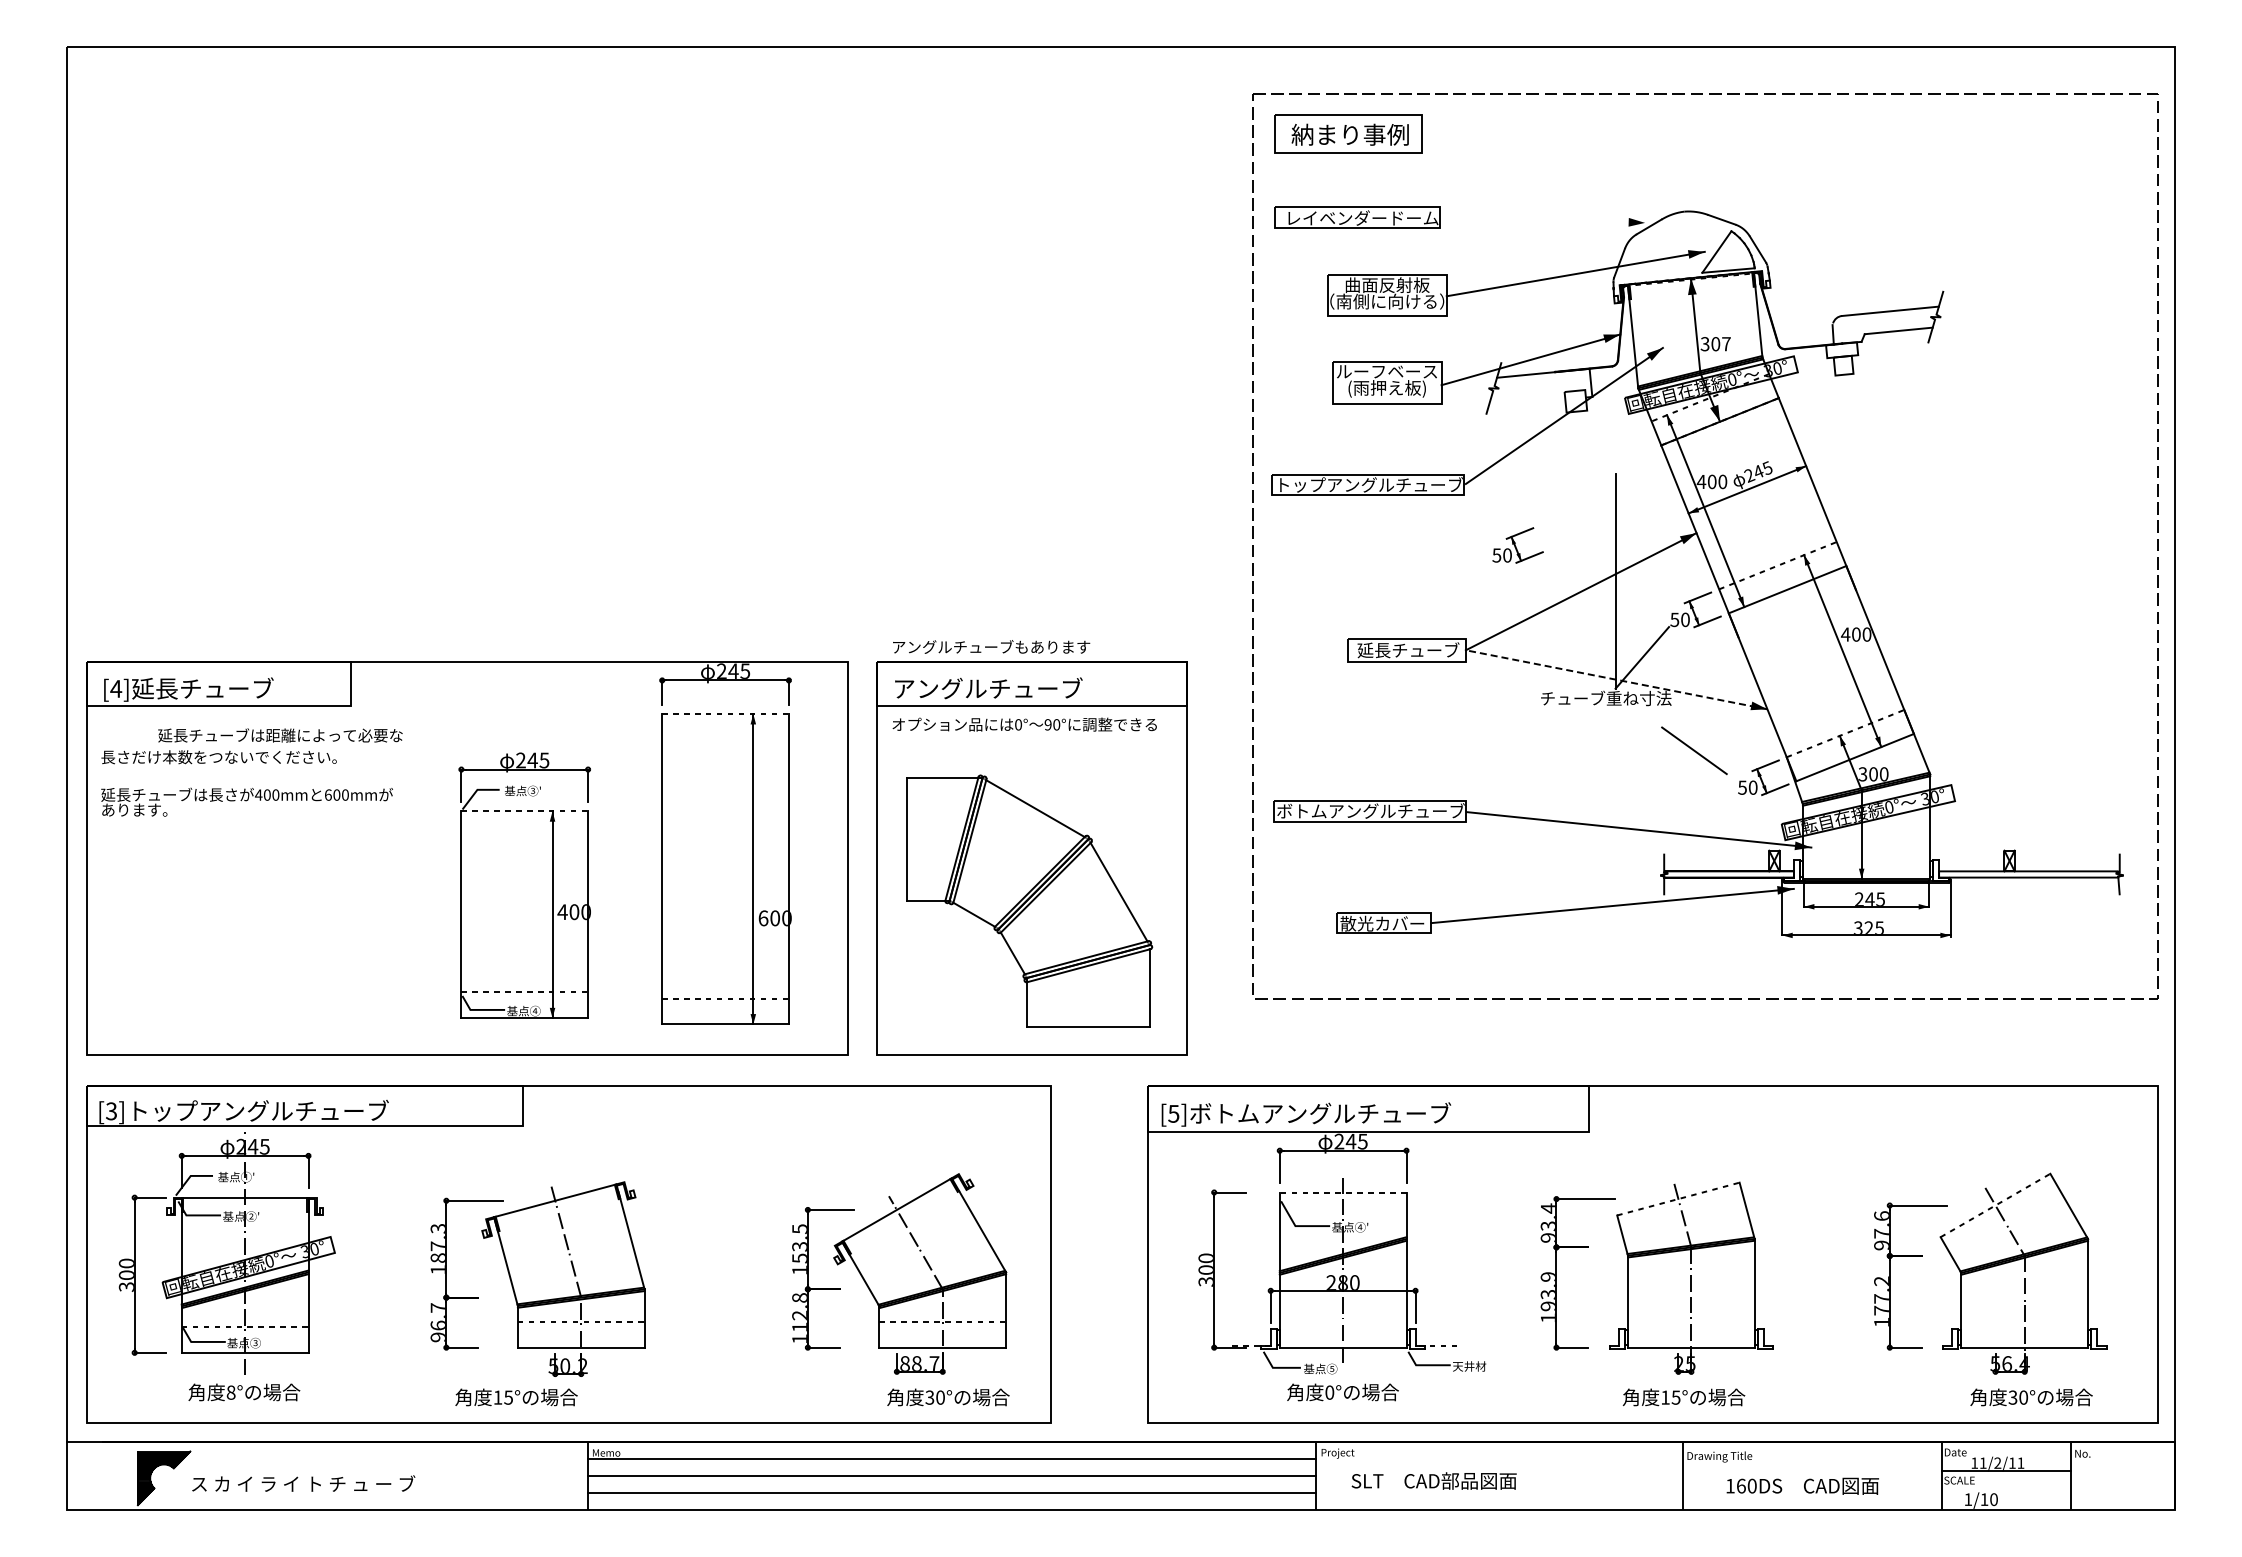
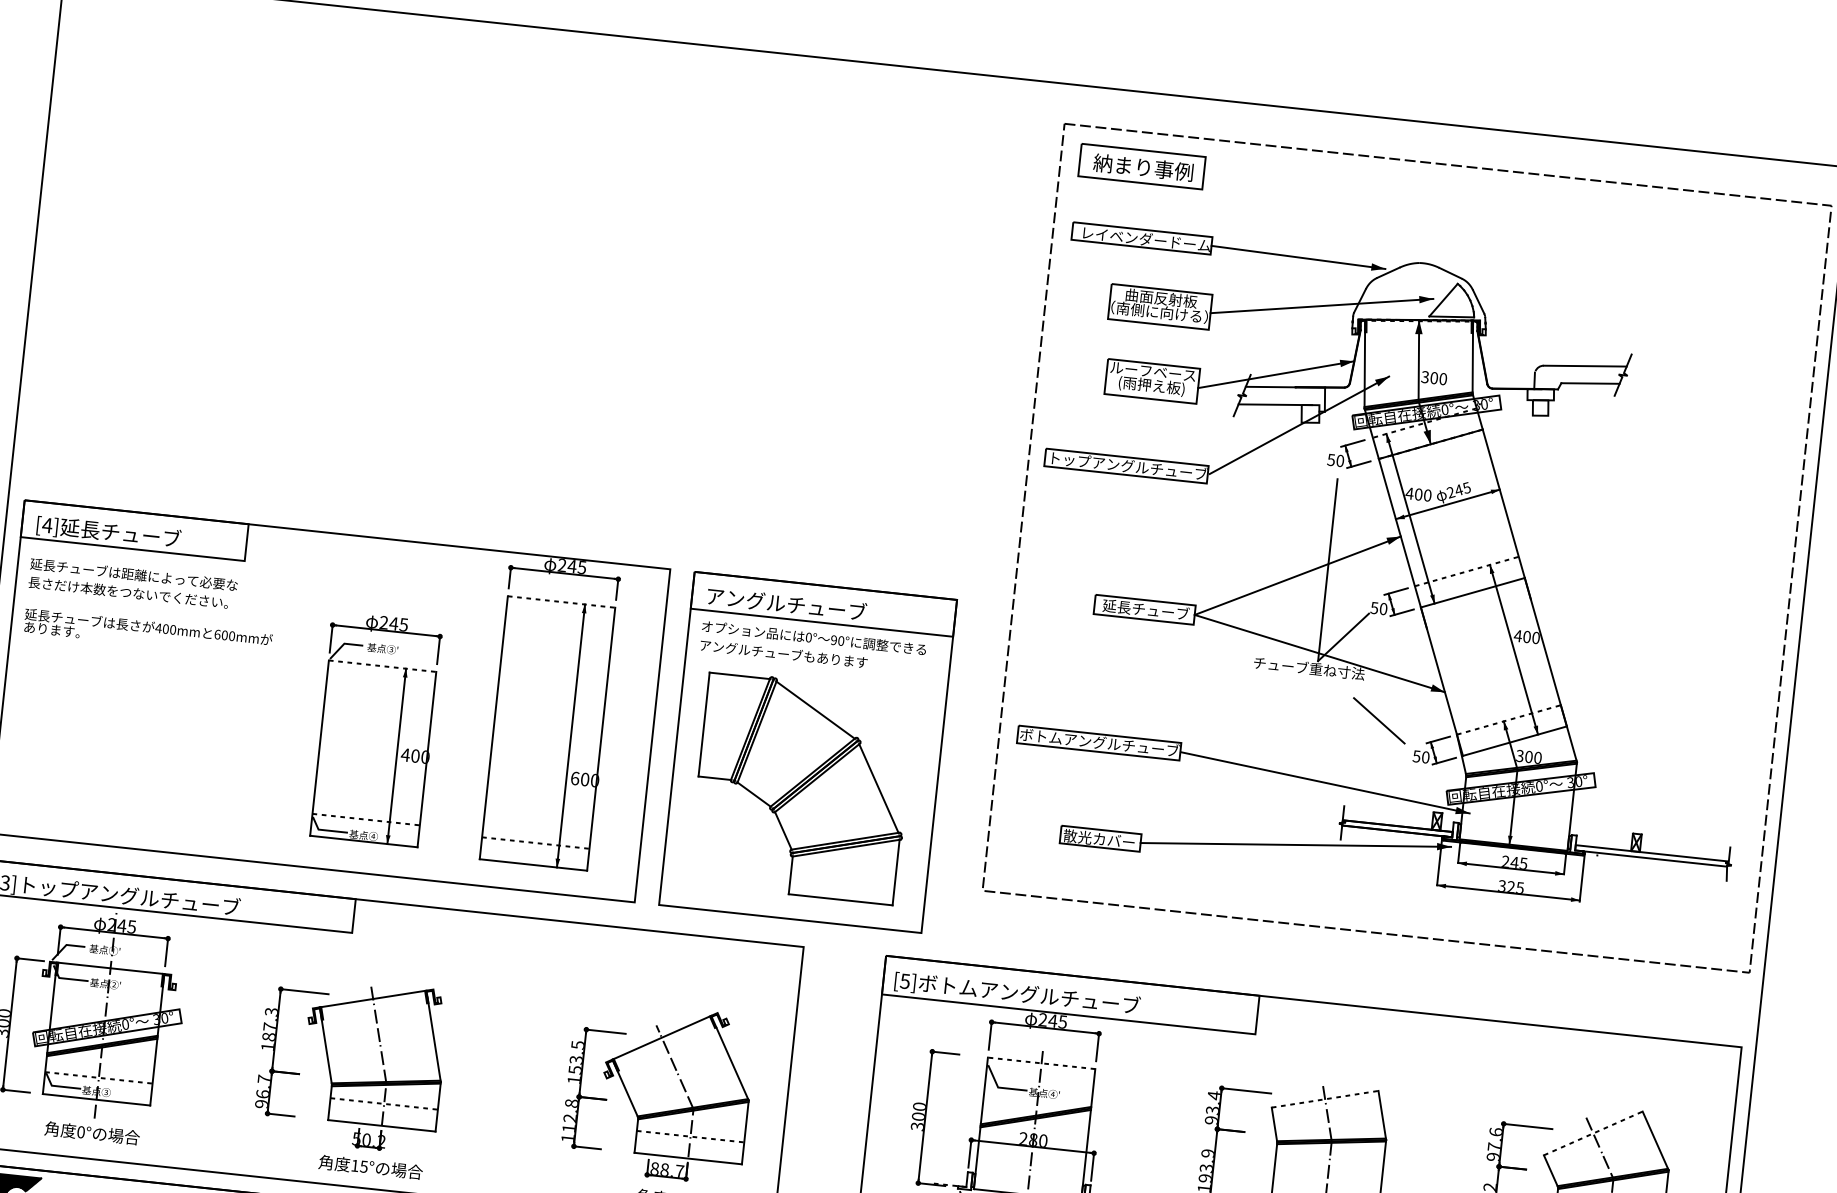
line: (1542, 219) -> (1298, 256), added
text: (1726, 344) -> (1443, 379), 307 -> 300
line: (1533, 394) -> (1275, 404), added
part: (1517, 545) -> (1349, 453), moved
text: (991, 646) -> (783, 653), moved
line: (1616, 679) -> (1319, 653), dashed -> solid
text: (280, 735) -> (134, 574), moved
text: (230, 1392) -> (80, 1132), 8° -> 0°
text: (516, 1397) -> (370, 1167), moved

